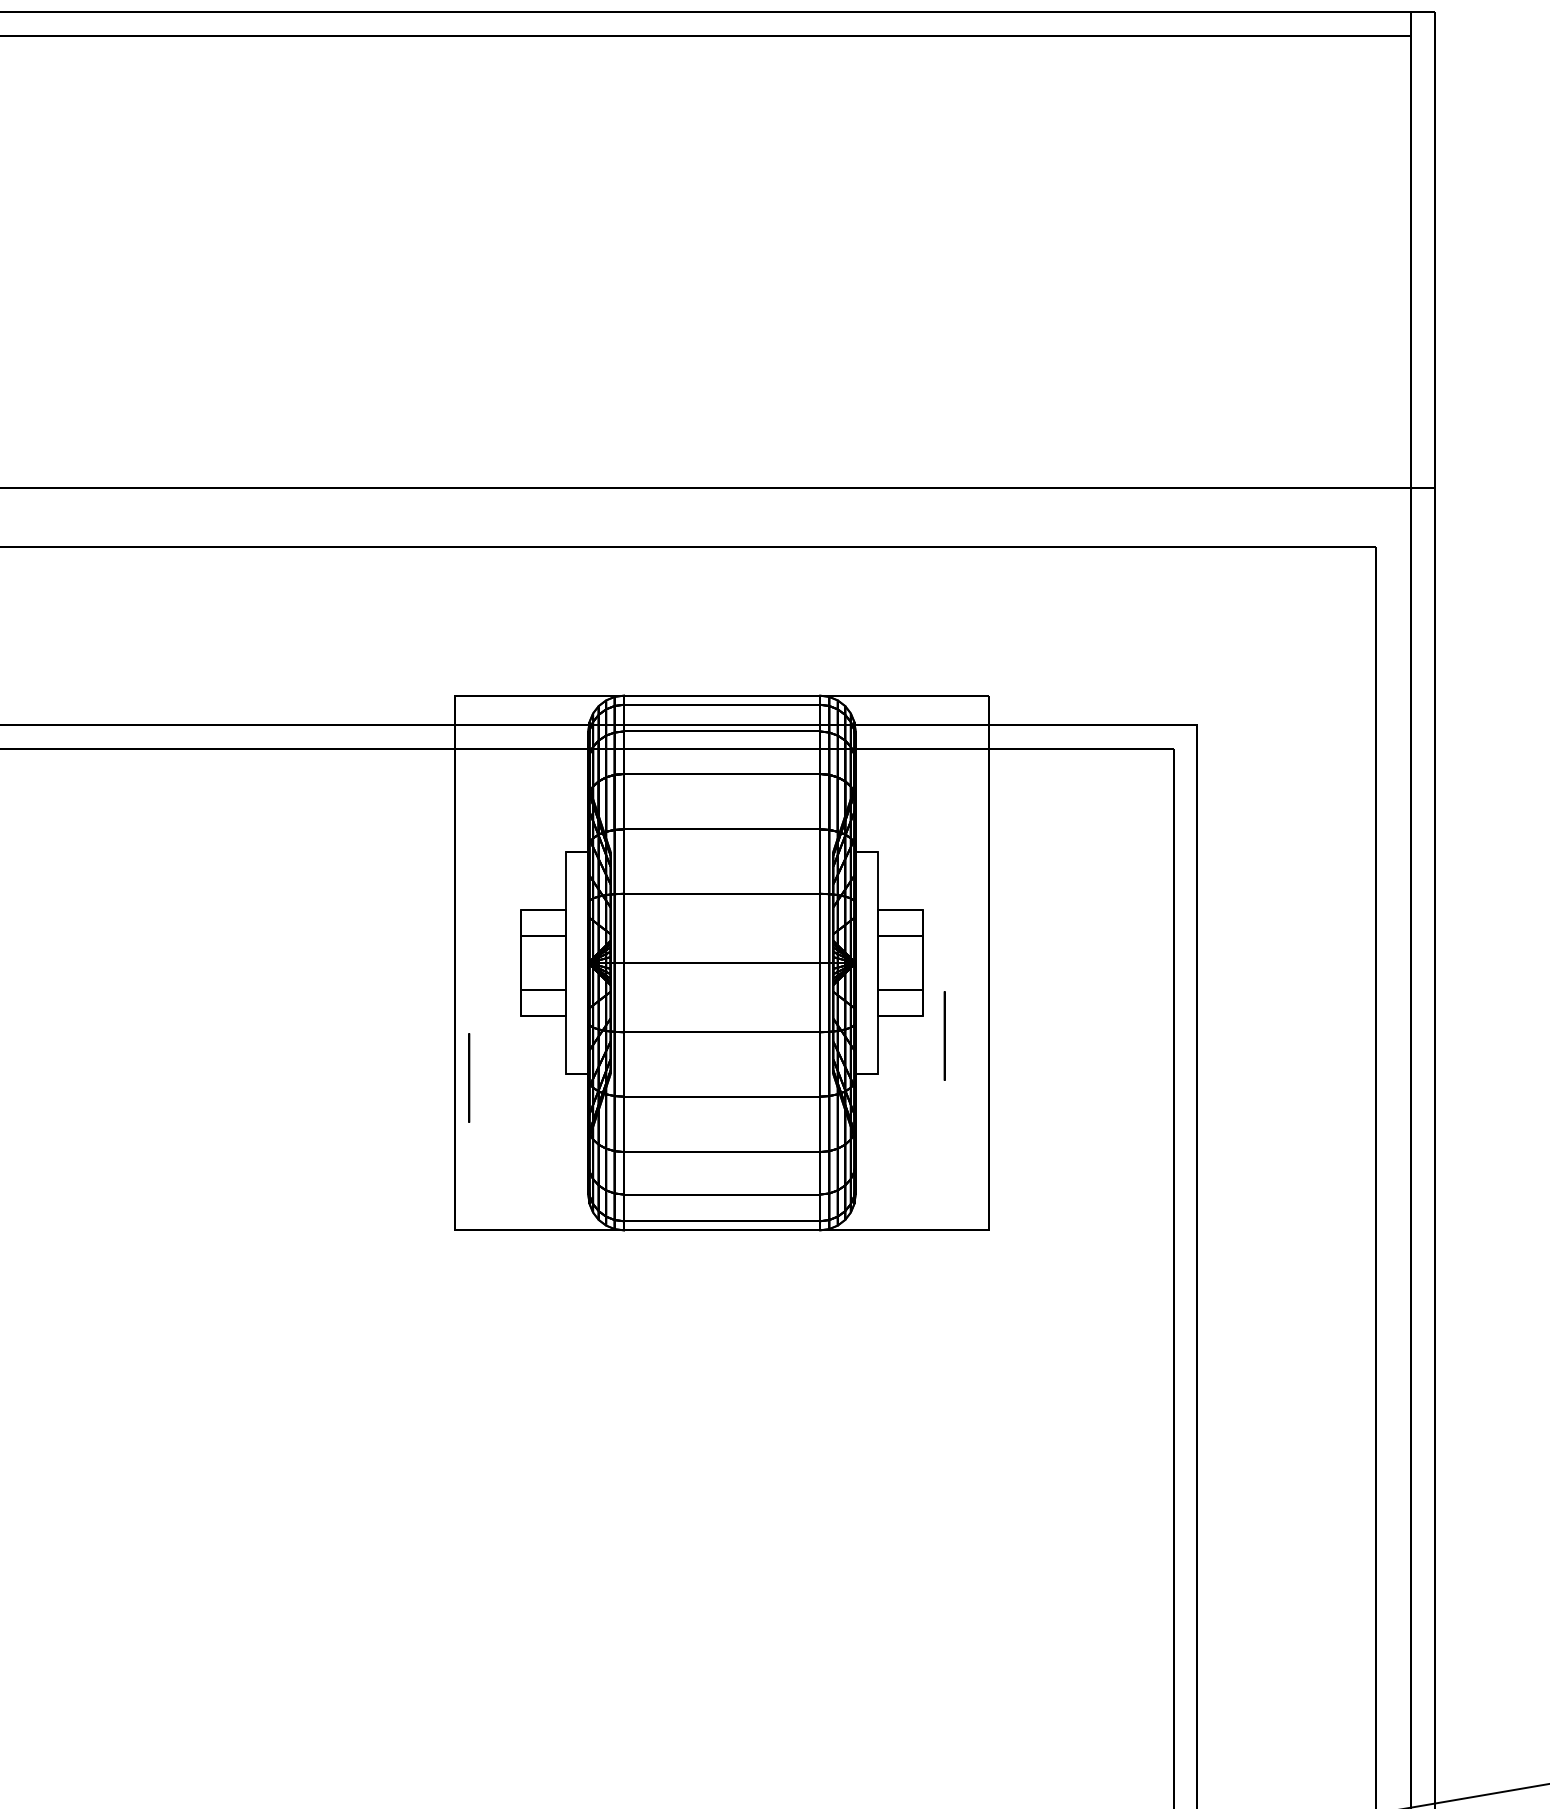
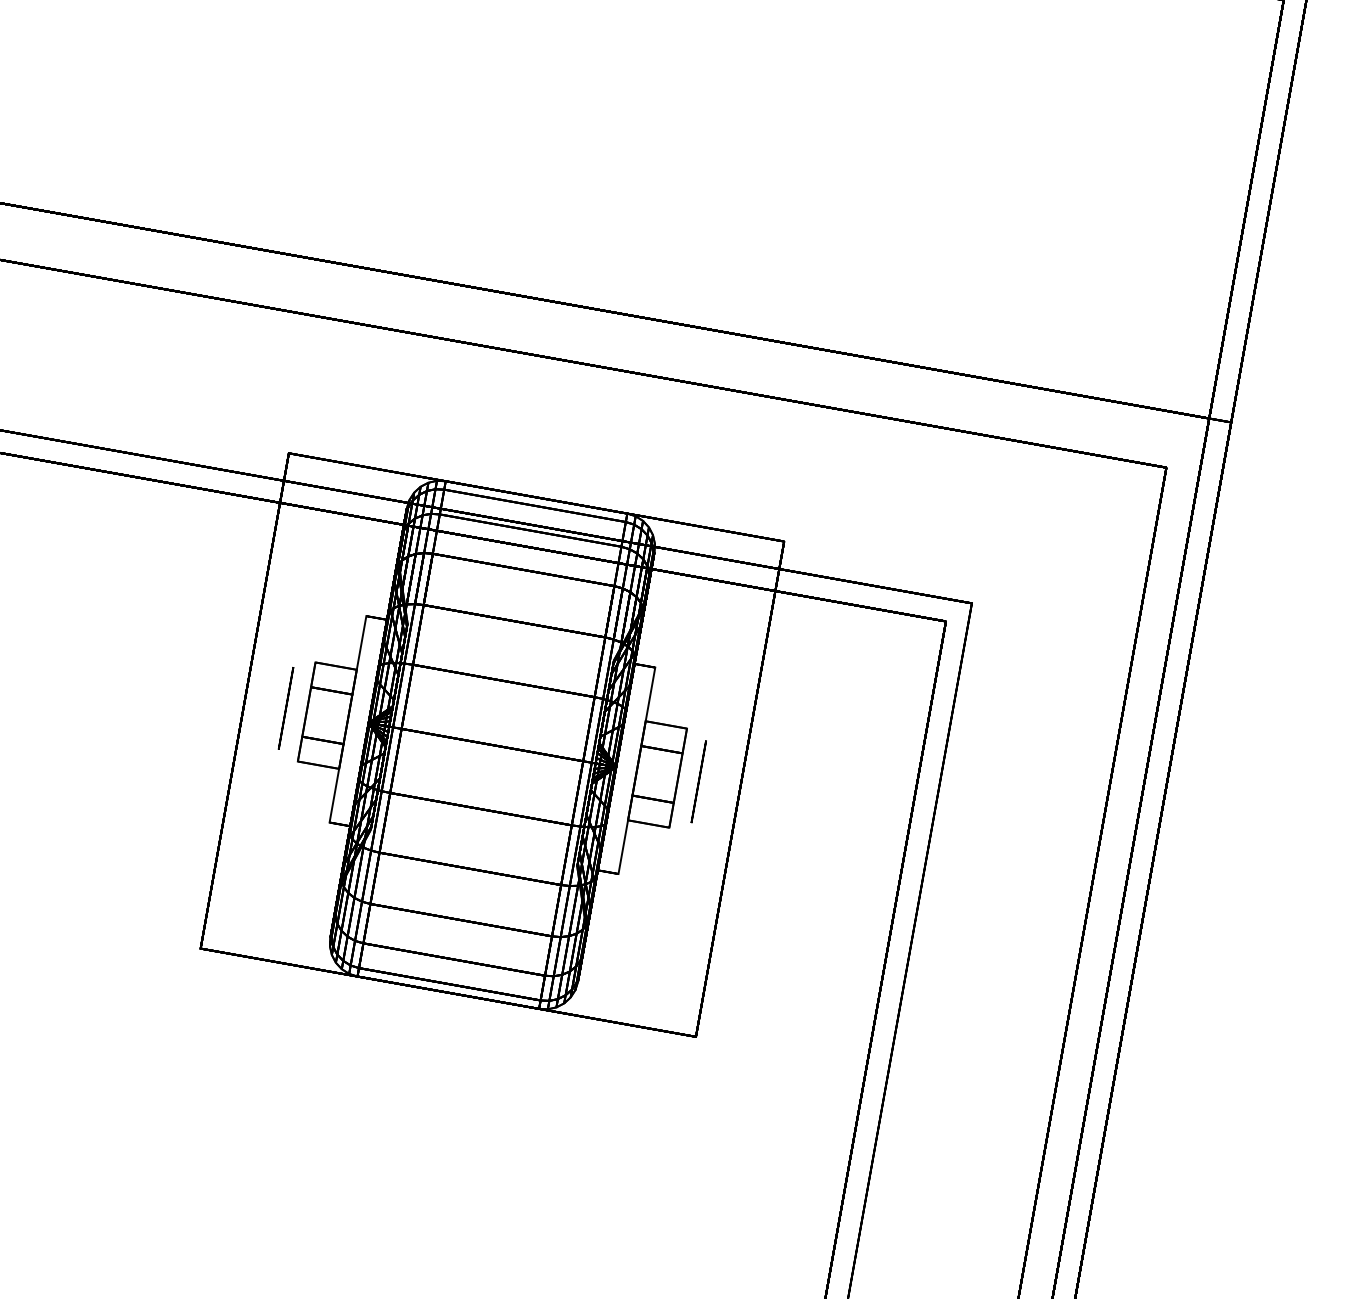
circle: (944, 1035) -> (698, 781), moved
circle: (469, 1077) -> (286, 707), moved

